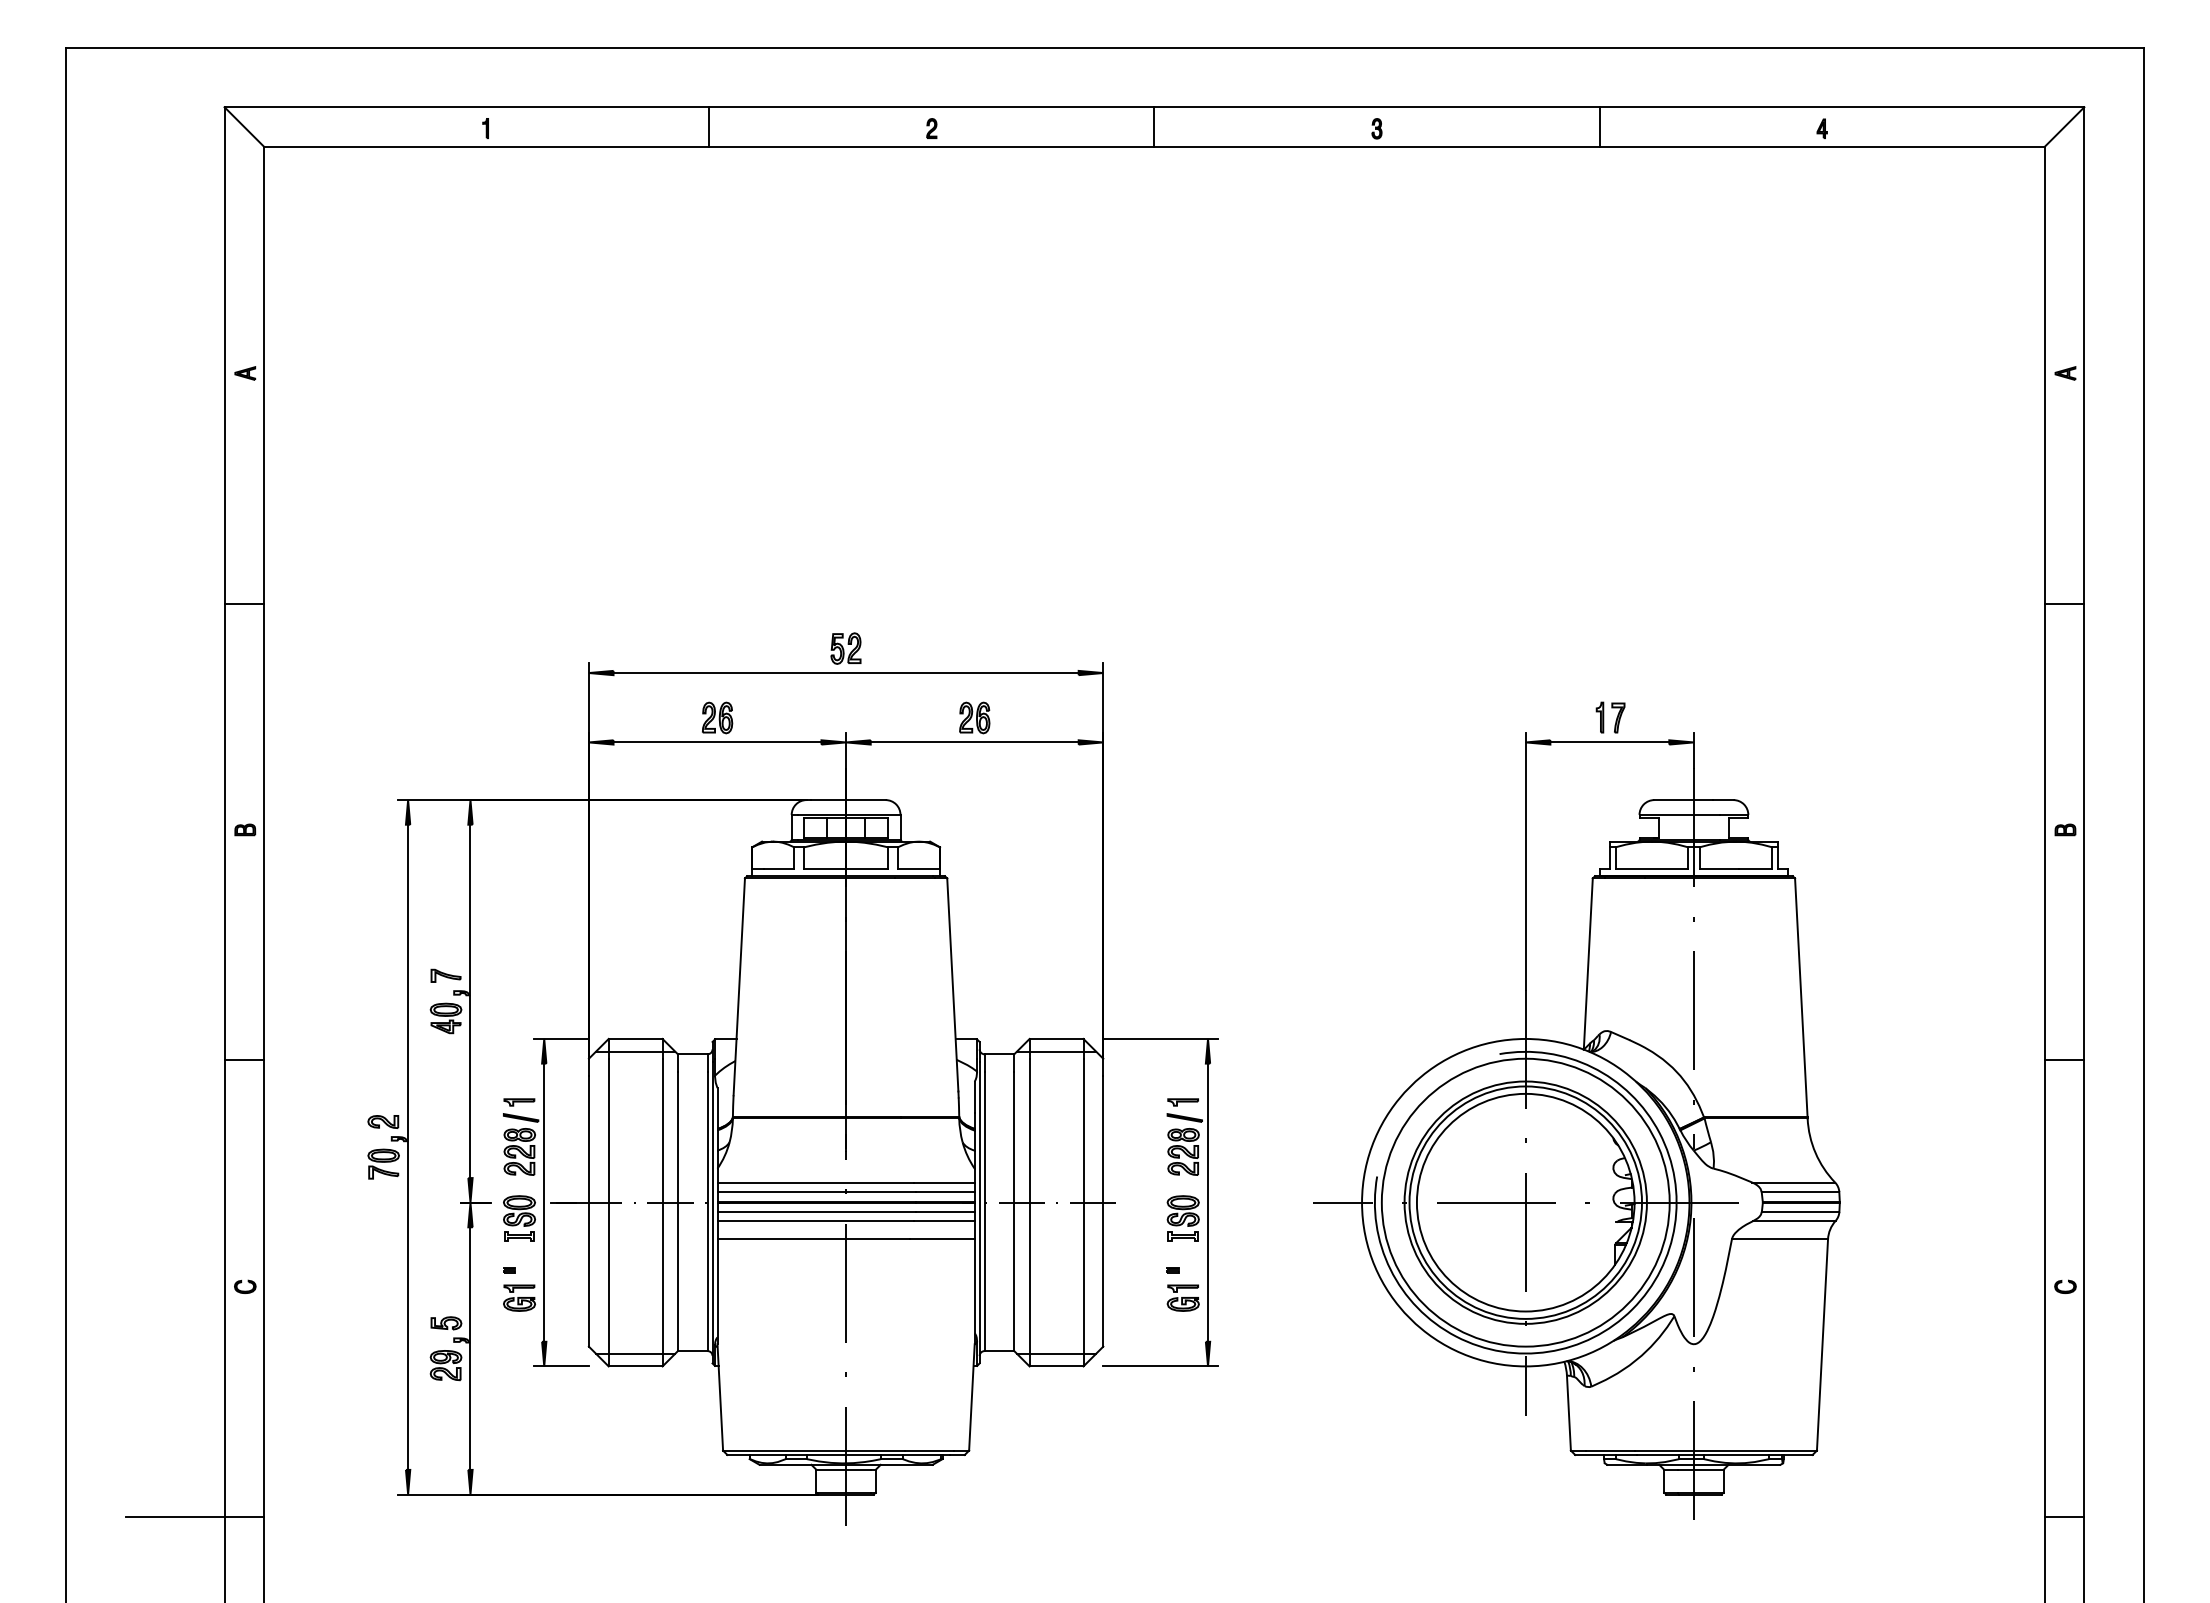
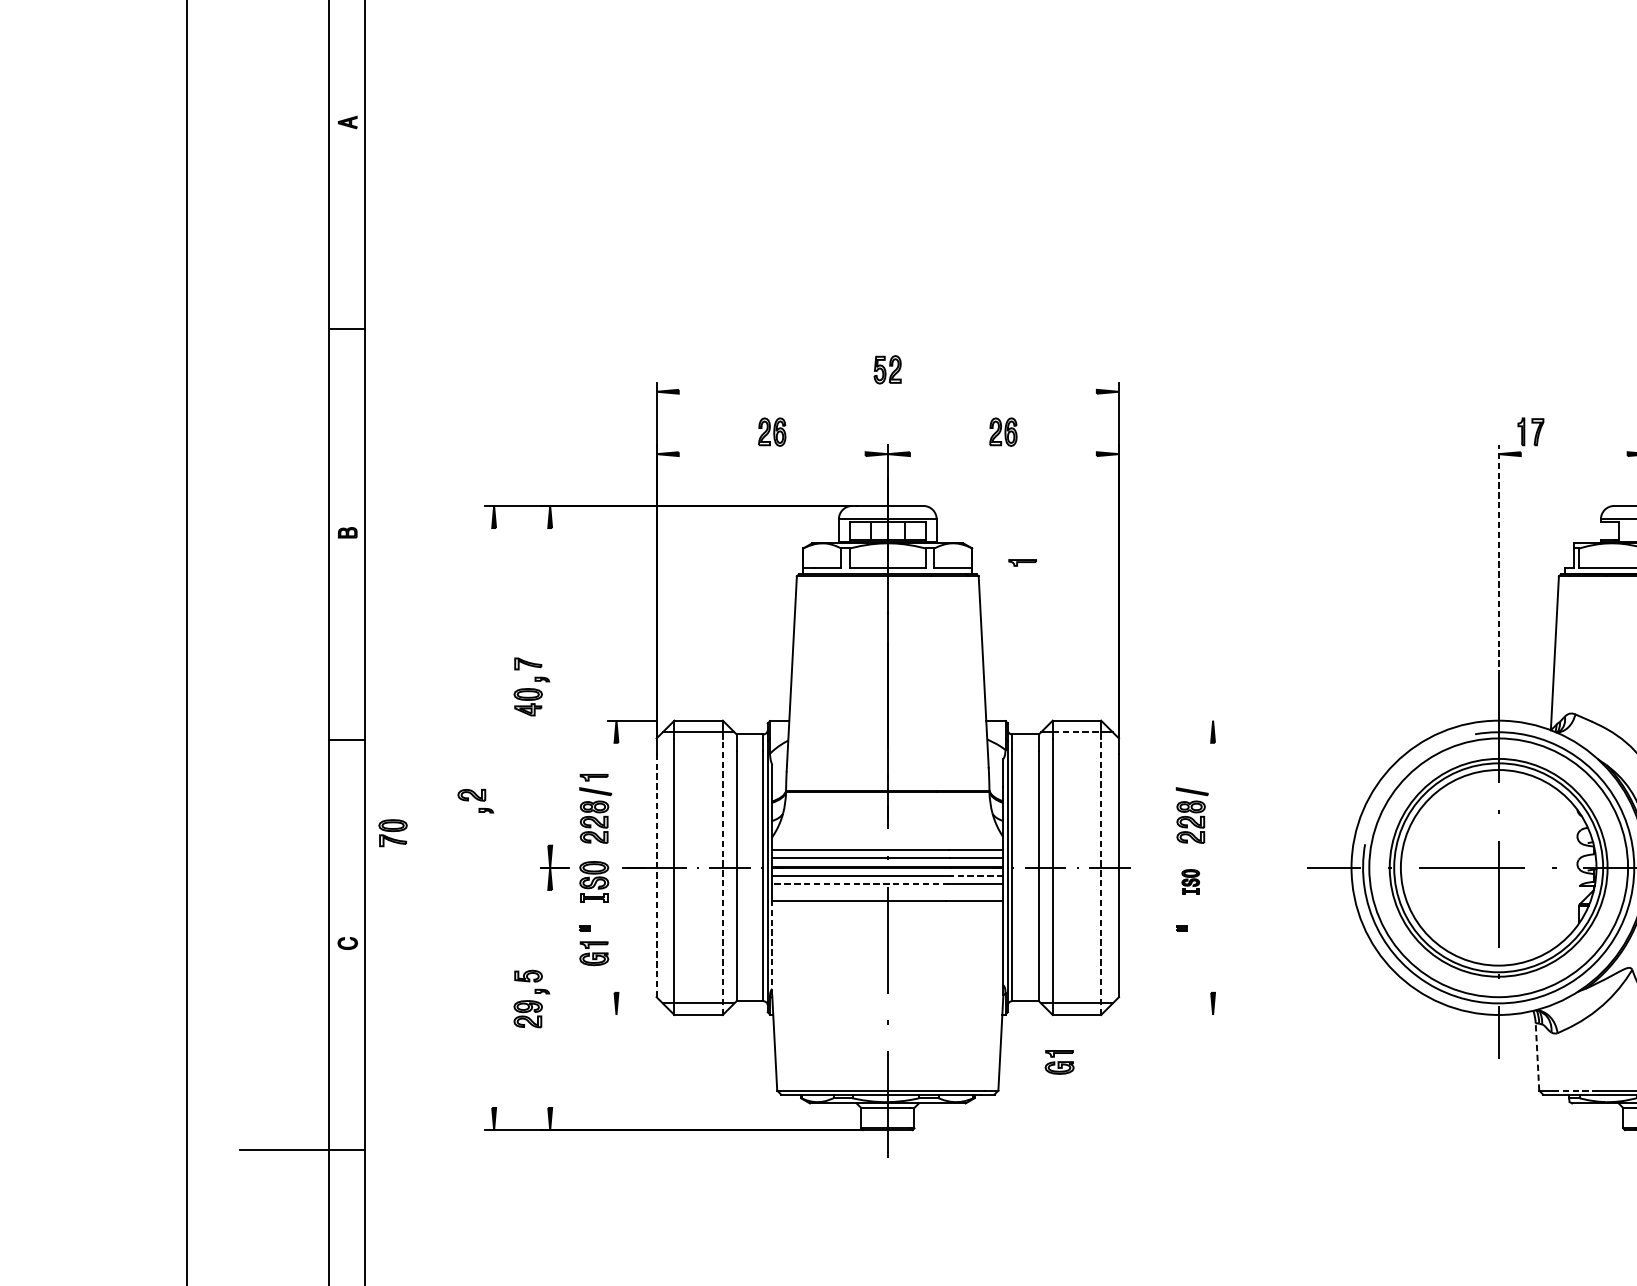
line: (845, 673) -> (887, 392), removed
part: (1610, 717) -> (1530, 431), moved
line: (717, 742) -> (772, 454), removed
line: (974, 742) -> (1003, 454), removed
line: (1609, 742) -> (1573, 454), removed
line: (1525, 861) -> (1498, 561), solid -> dashed
line: (470, 1001) -> (550, 686), removed
line: (1160, 1038) -> (1170, 720), removed
line: (1056, 1051) -> (1076, 731), solid -> dashed
part: (1182, 1102) -> (1022, 562), moved
line: (408, 1146) -> (494, 817), removed
part: (383, 1163) -> (392, 832), moved
line: (544, 1202) -> (616, 867), removed
line: (1208, 1202) -> (1213, 867), removed
line: (588, 1211) -> (656, 875), solid -> dashed
line: (944, 1211) -> (976, 875), solid -> dashed
line: (662, 1212) -> (722, 876), solid -> dashed
line: (1083, 1212) -> (1101, 876), solid -> dashed
part: (1182, 1218) -> (1190, 882), size x0.6
line: (815, 1220) -> (860, 883), solid -> dashed
line: (717, 1291) -> (772, 947), solid -> dashed
part: (1182, 1297) -> (1058, 1061), moved
line: (470, 1348) -> (550, 998), removed
line: (561, 1366) -> (631, 1015), removed
line: (1160, 1366) -> (1170, 1015), removed
line: (1568, 1412) -> (1537, 1056), solid -> dashed
line: (1610, 1450) -> (1574, 1090), solid -> dashed

